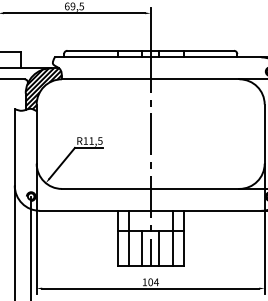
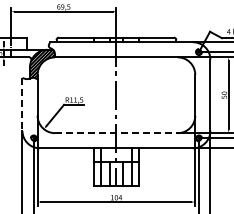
line: (14, 147) -> (22, 104), solid -> dashed
line: (150, 189) -> (116, 133), solid -> dashed

